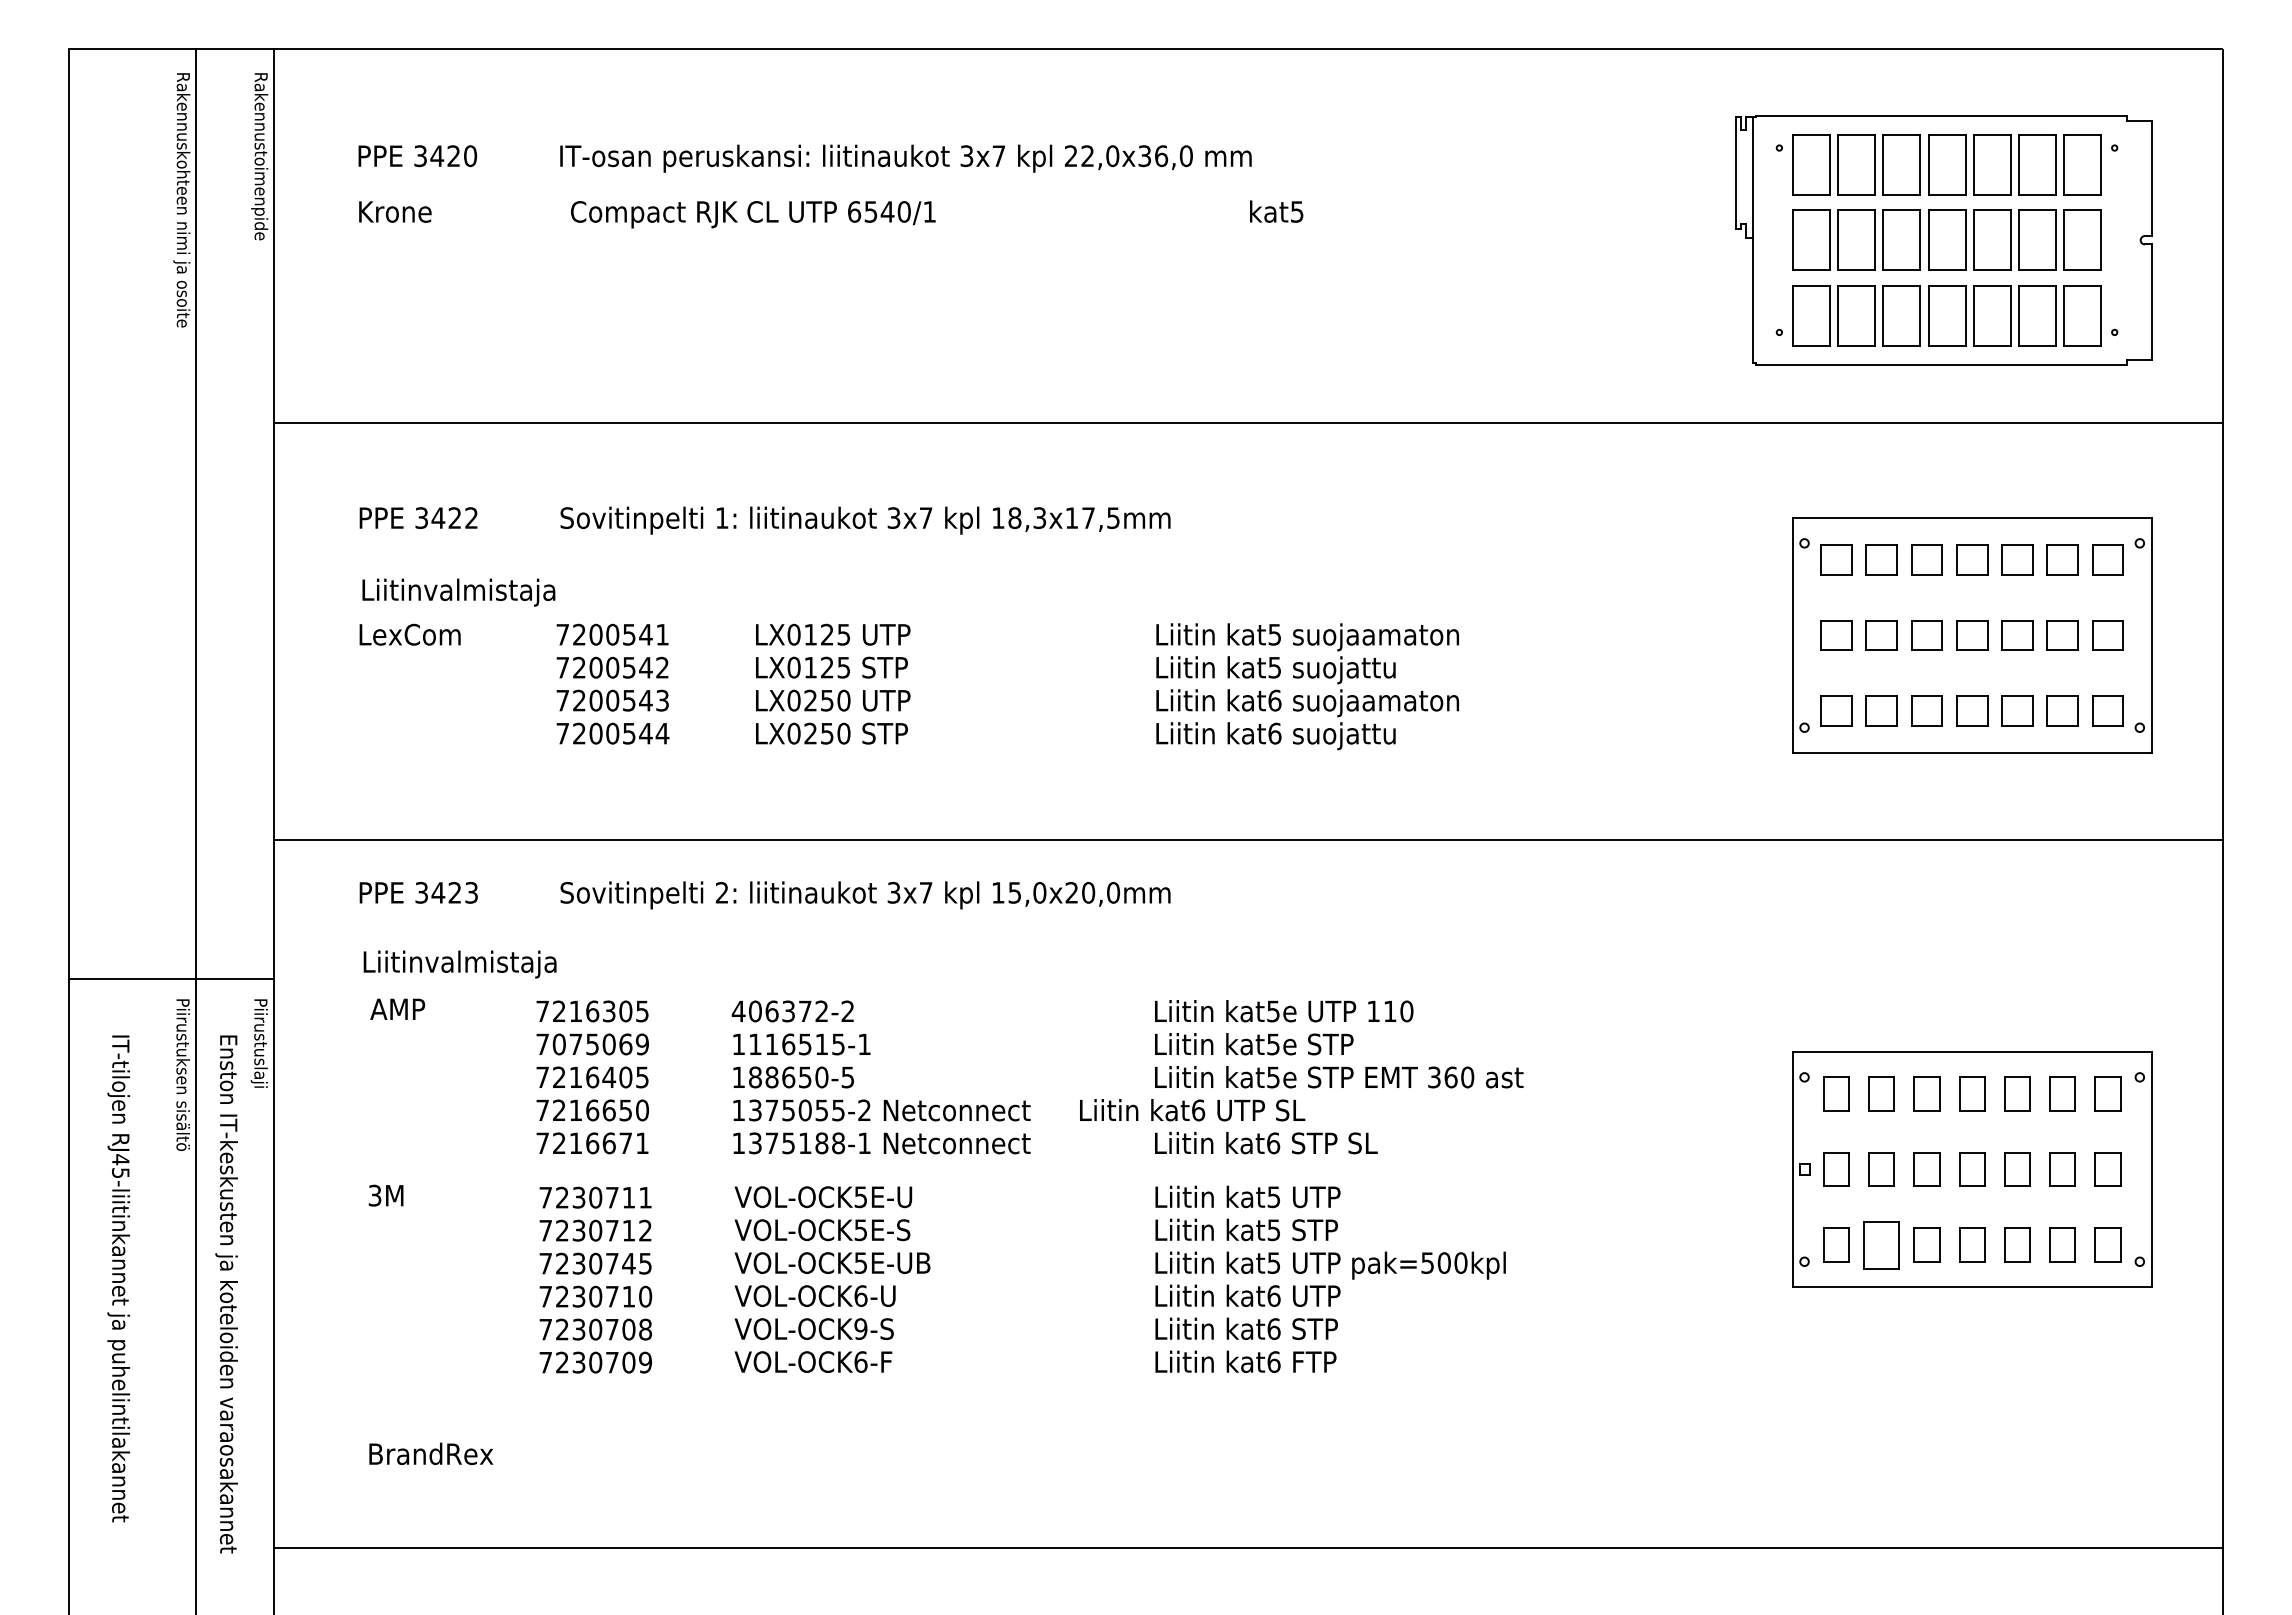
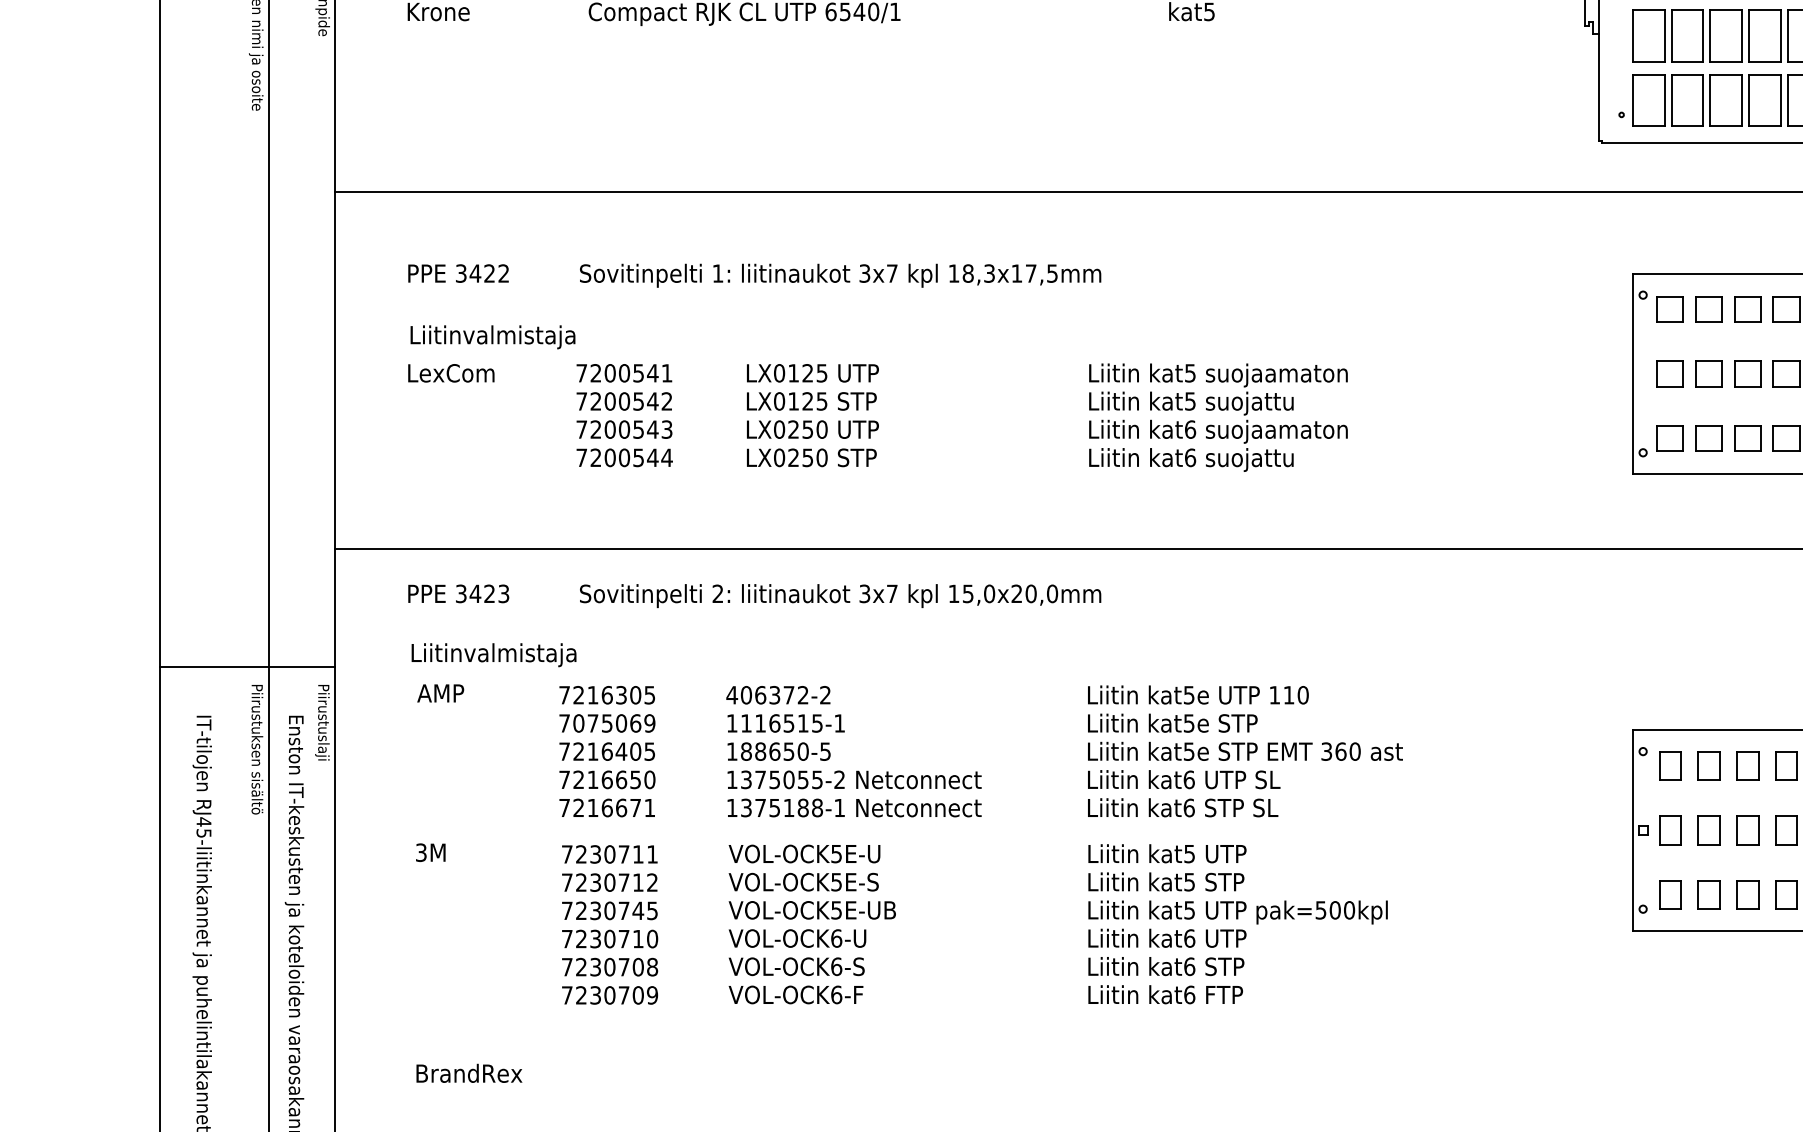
text: (1192, 1110) -> (1184, 779), moved
part: (1881, 1244) -> (1708, 894), size x0.71
text: (860, 1328) -> (836, 966), VOL-OCK9-S -> VOL-OCK6-S

